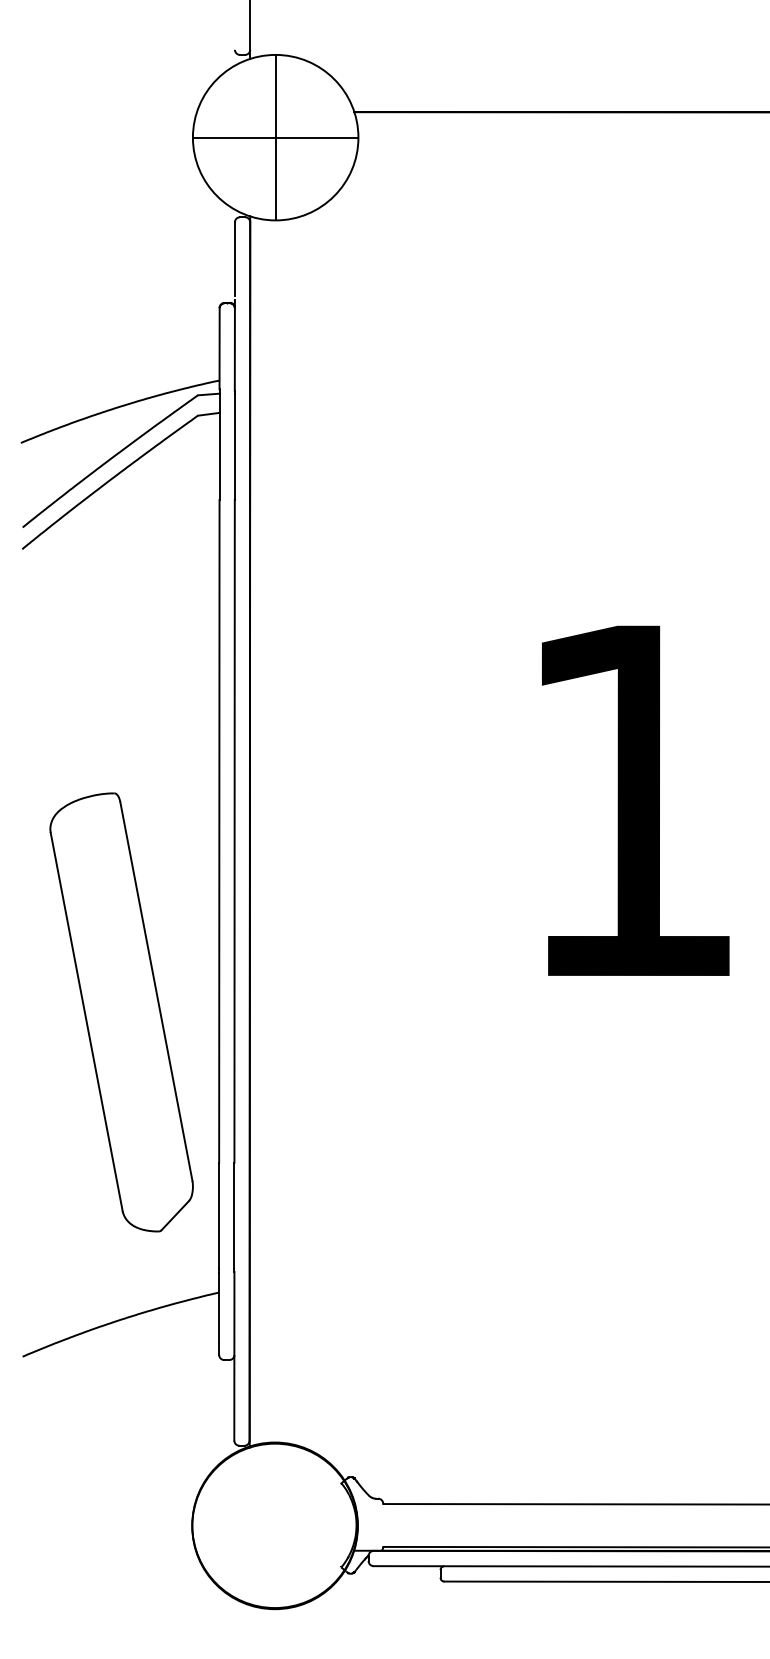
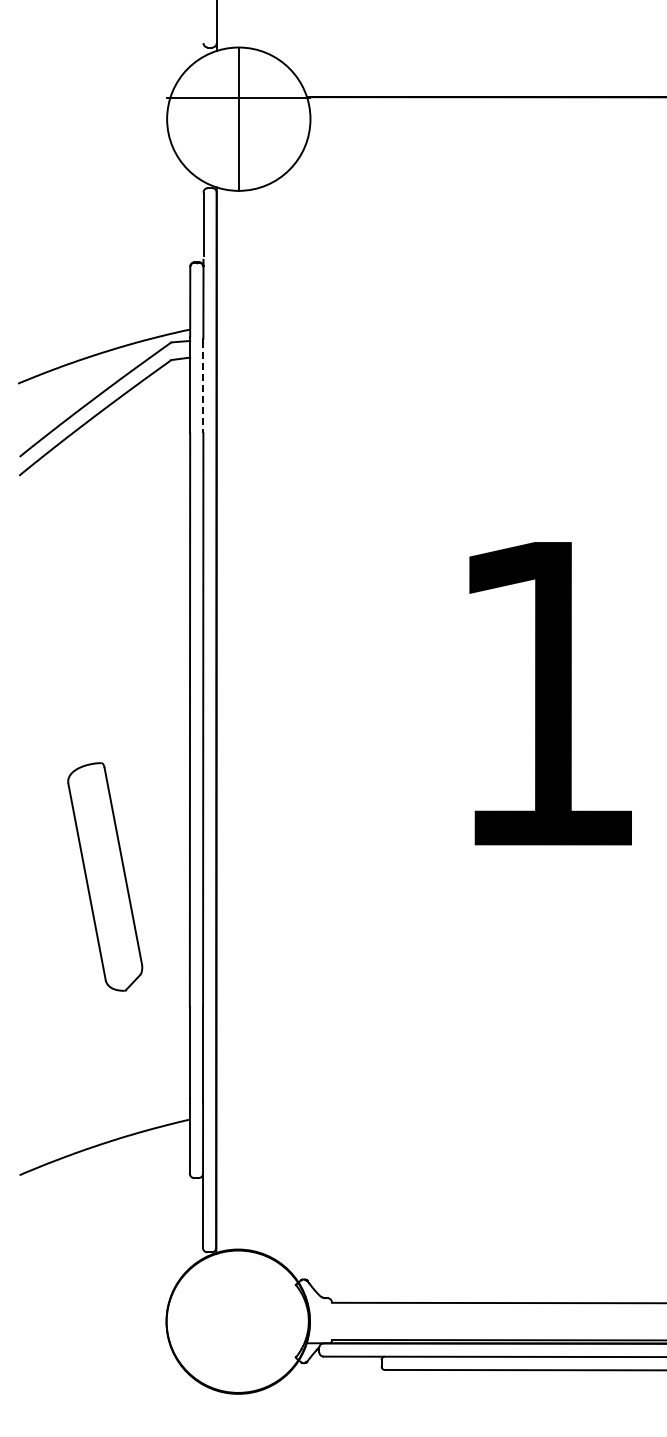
line: (275, 138) -> (238, 98), moved
line: (234, 447) -> (203, 387), solid -> dashed
part: (120, 1011) -> (104, 876), size x0.6

